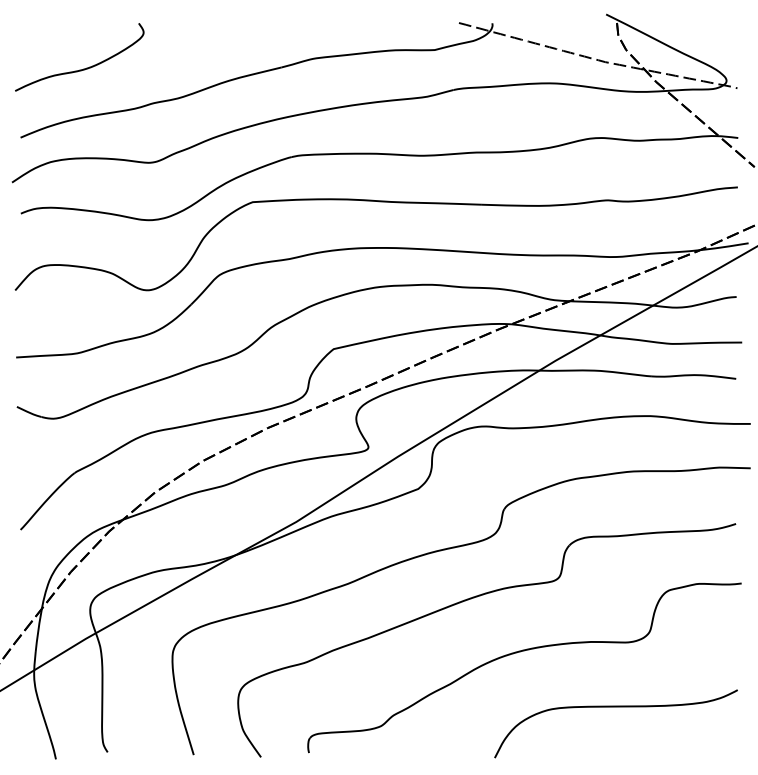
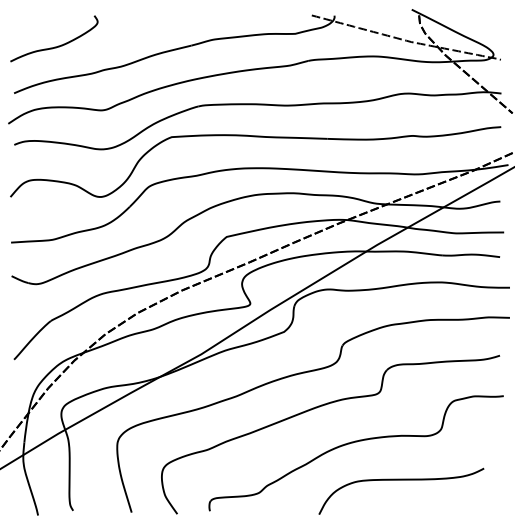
curve: (616, 707) -> (401, 480), moved

